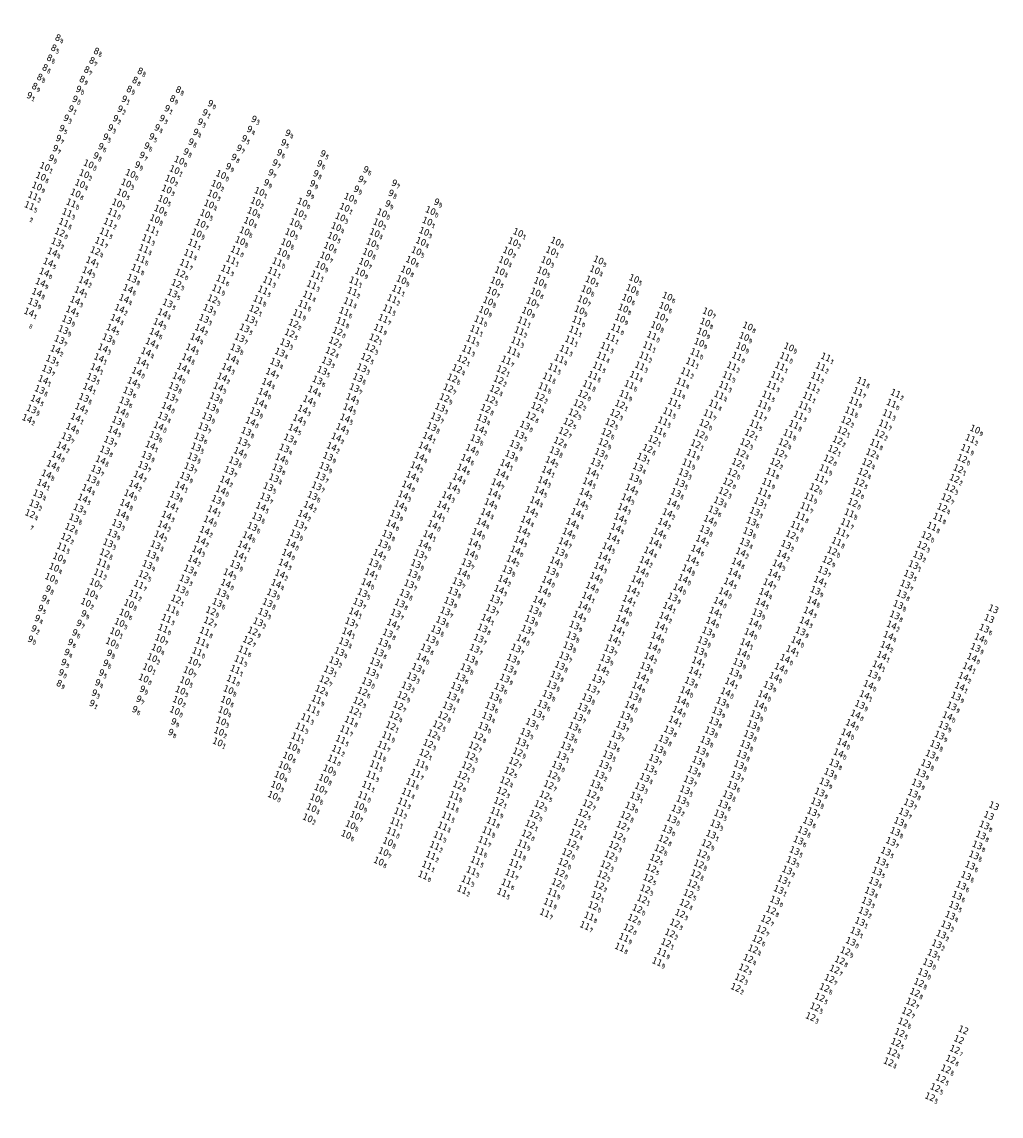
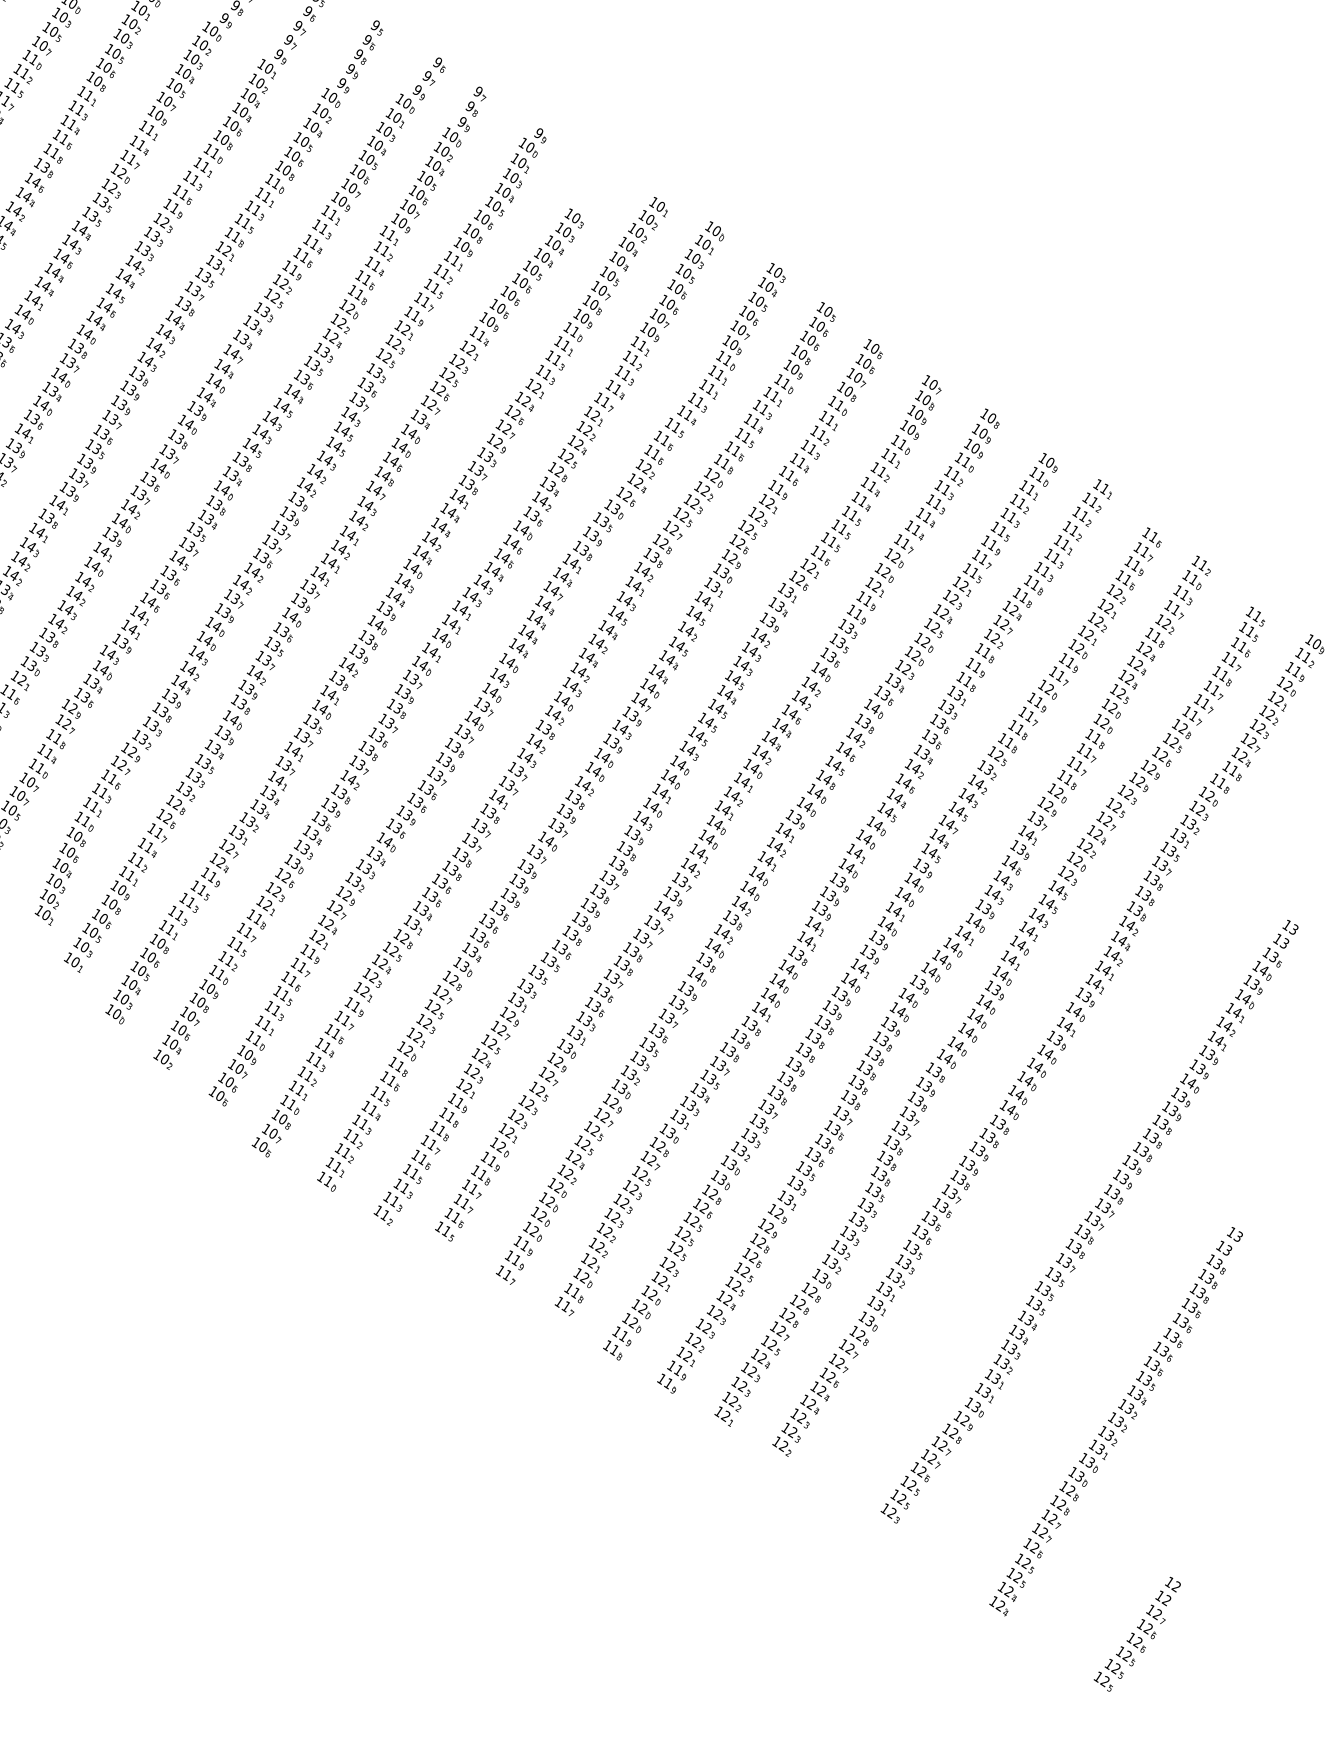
part: (355, 509) -> (324, 589), added
part: (816, 698) -> (988, 1016), added
part: (946, 1064) -> (1136, 1633), moved

